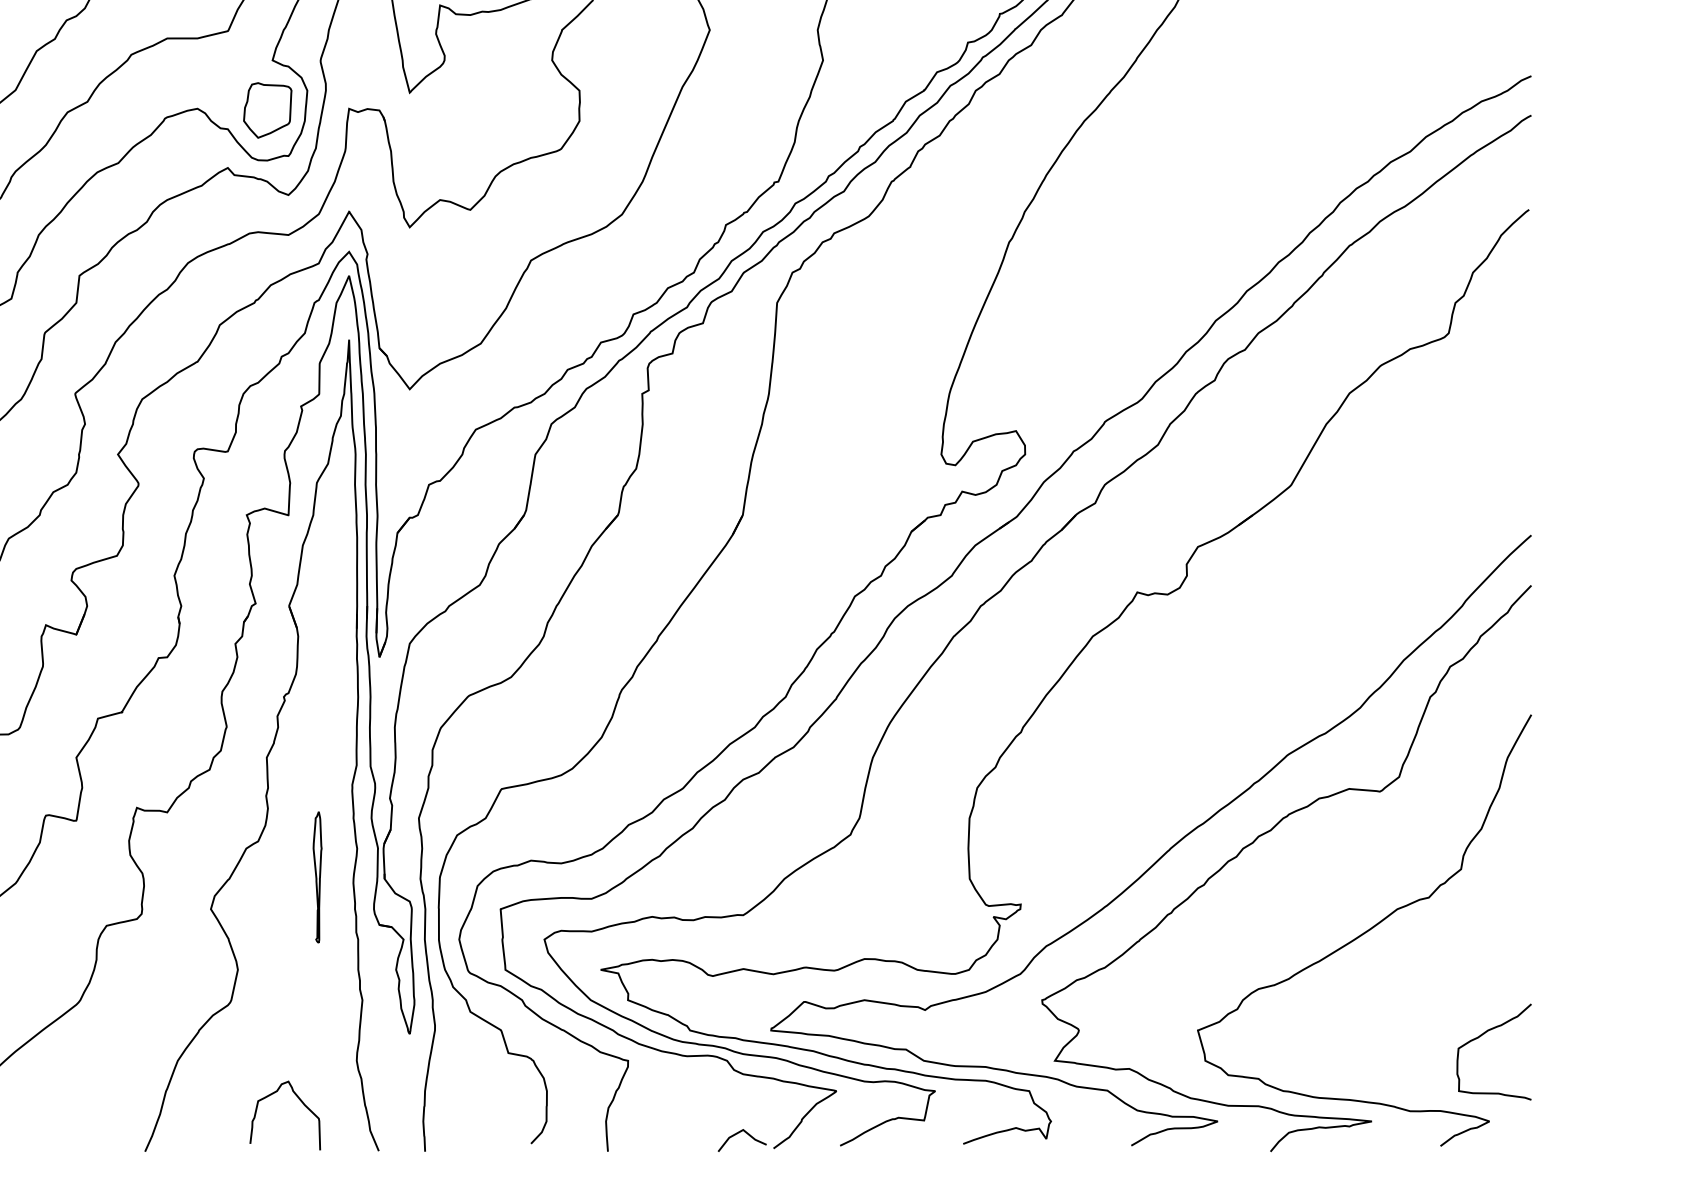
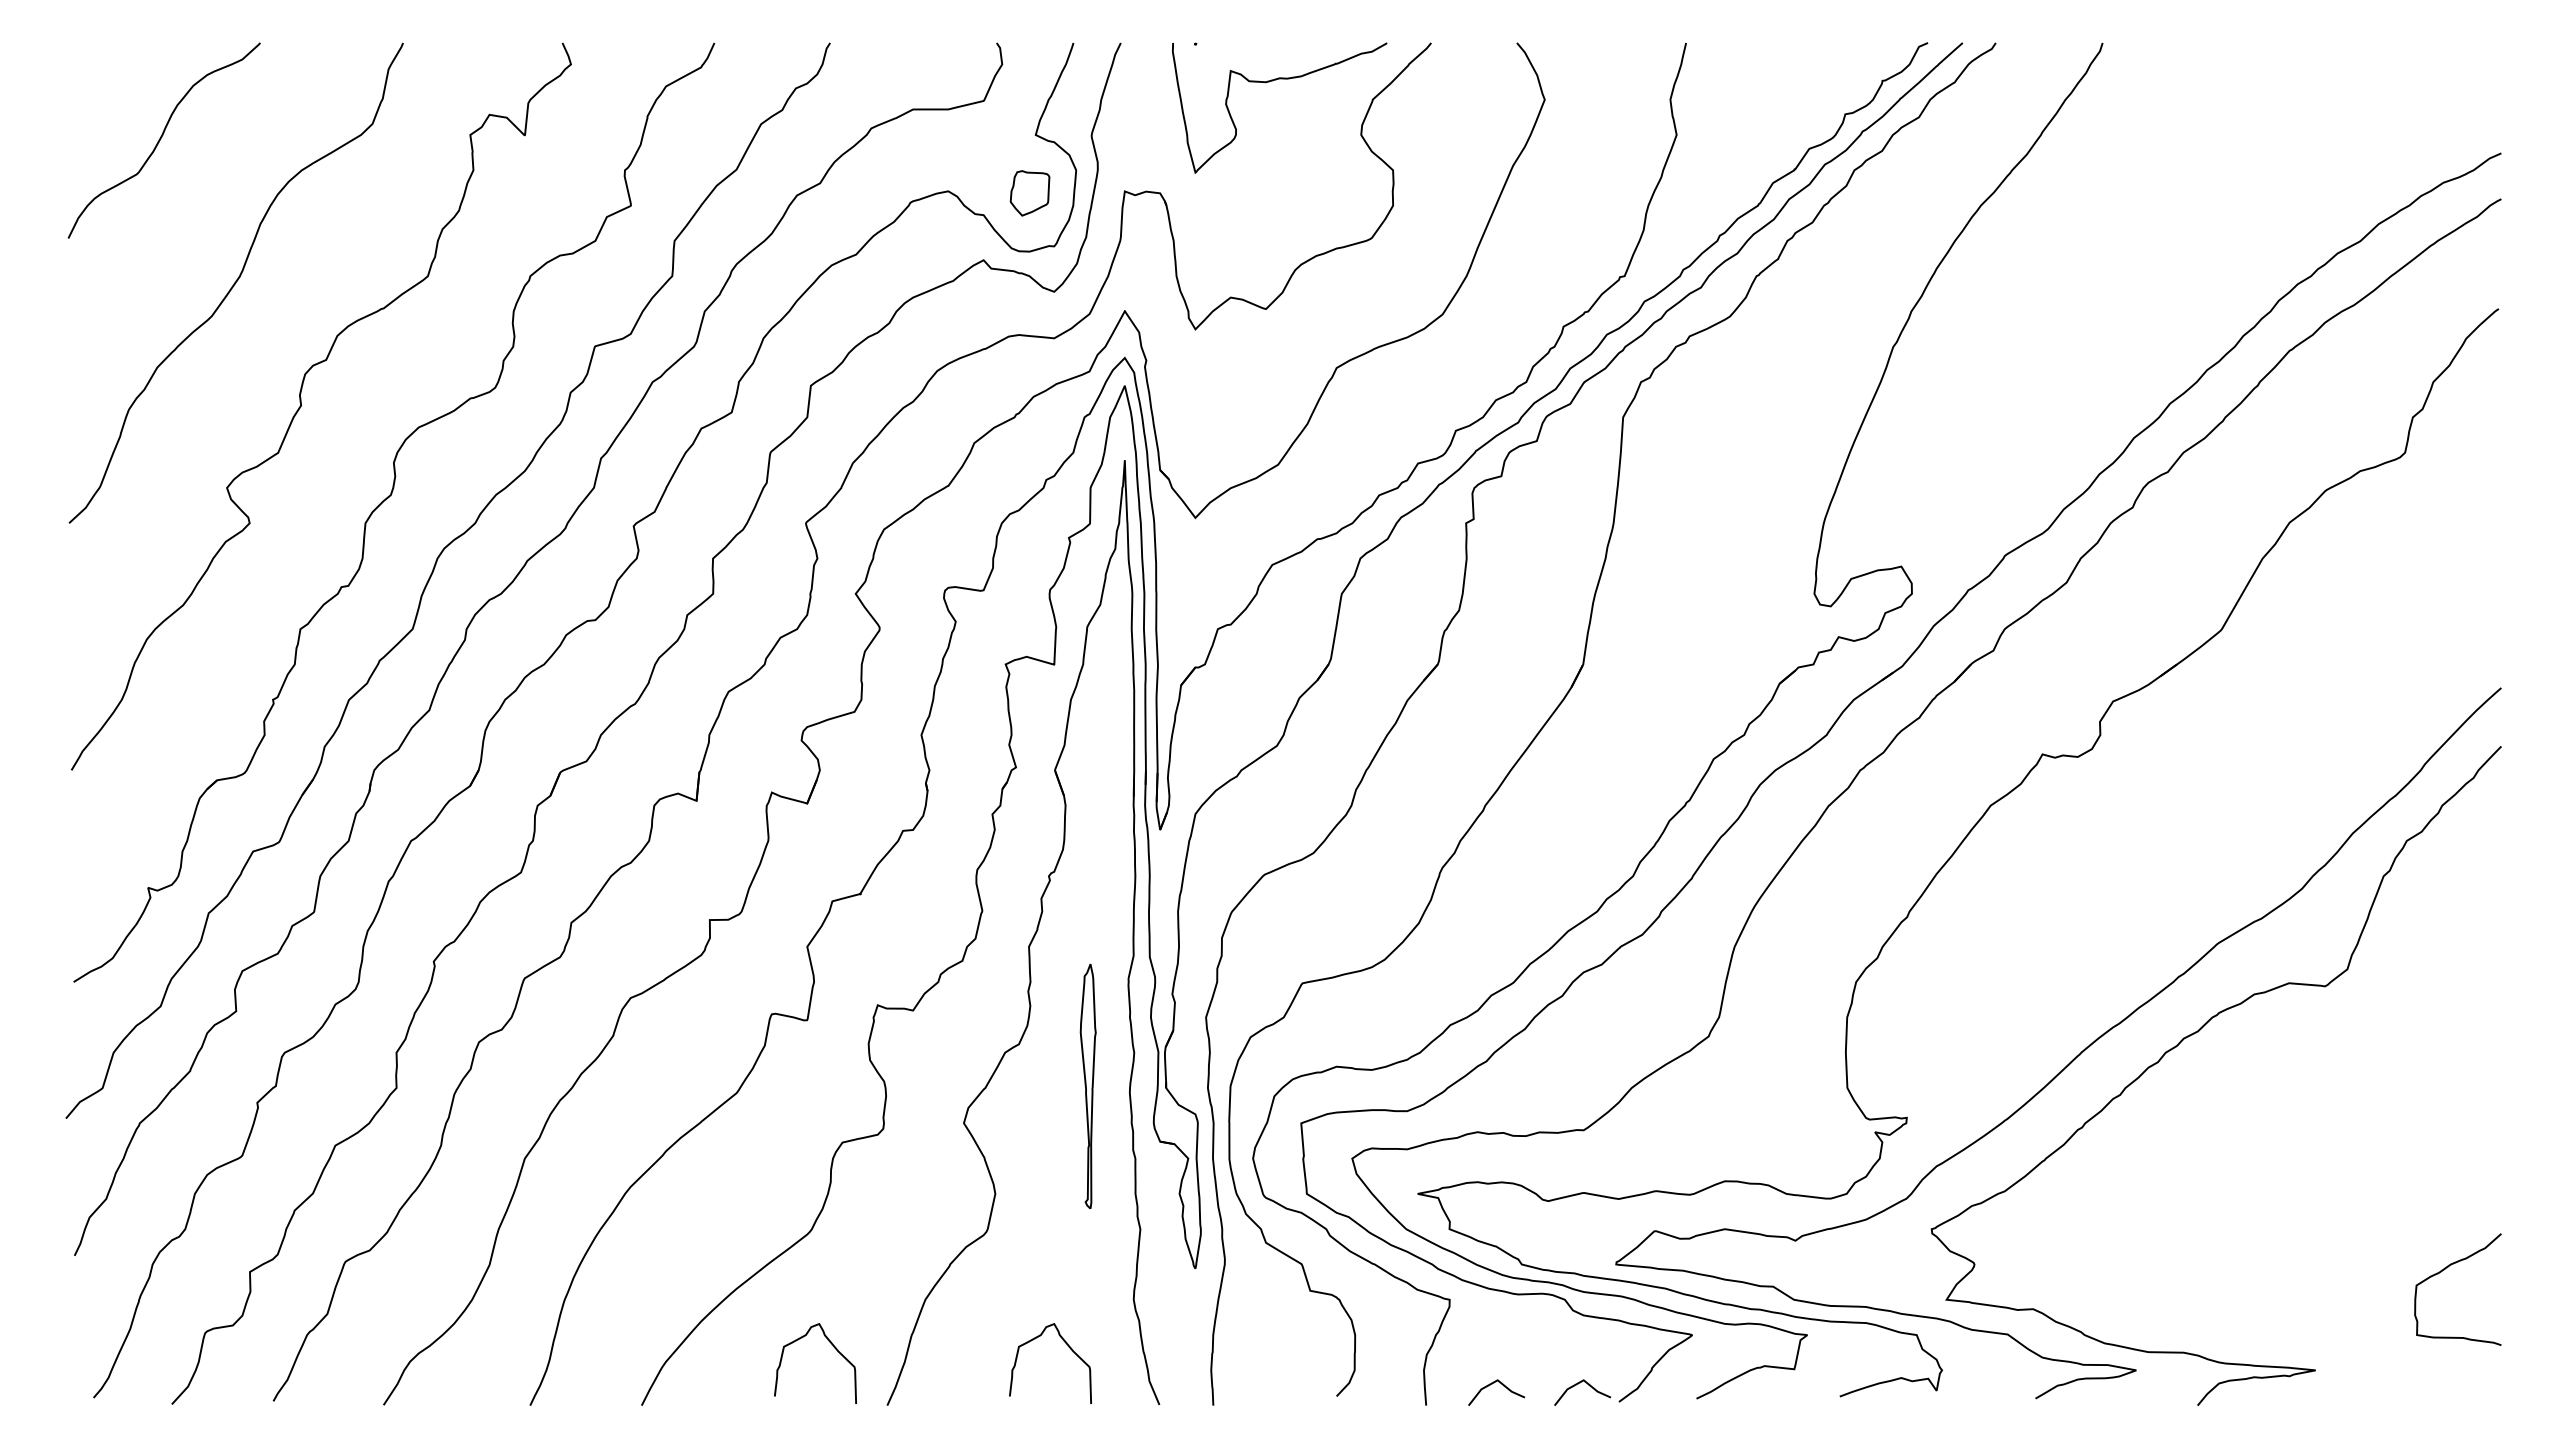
part: (267, 110) -> (1029, 193), size x0.7
part: (317, 876) -> (1087, 1085), size x1.6
curve: (1364, 931) -> (2307, 1149), removed
curve: (98, 1101) -> (833, 1347), added
line: (664, 1133) -> (1492, 1384), added

